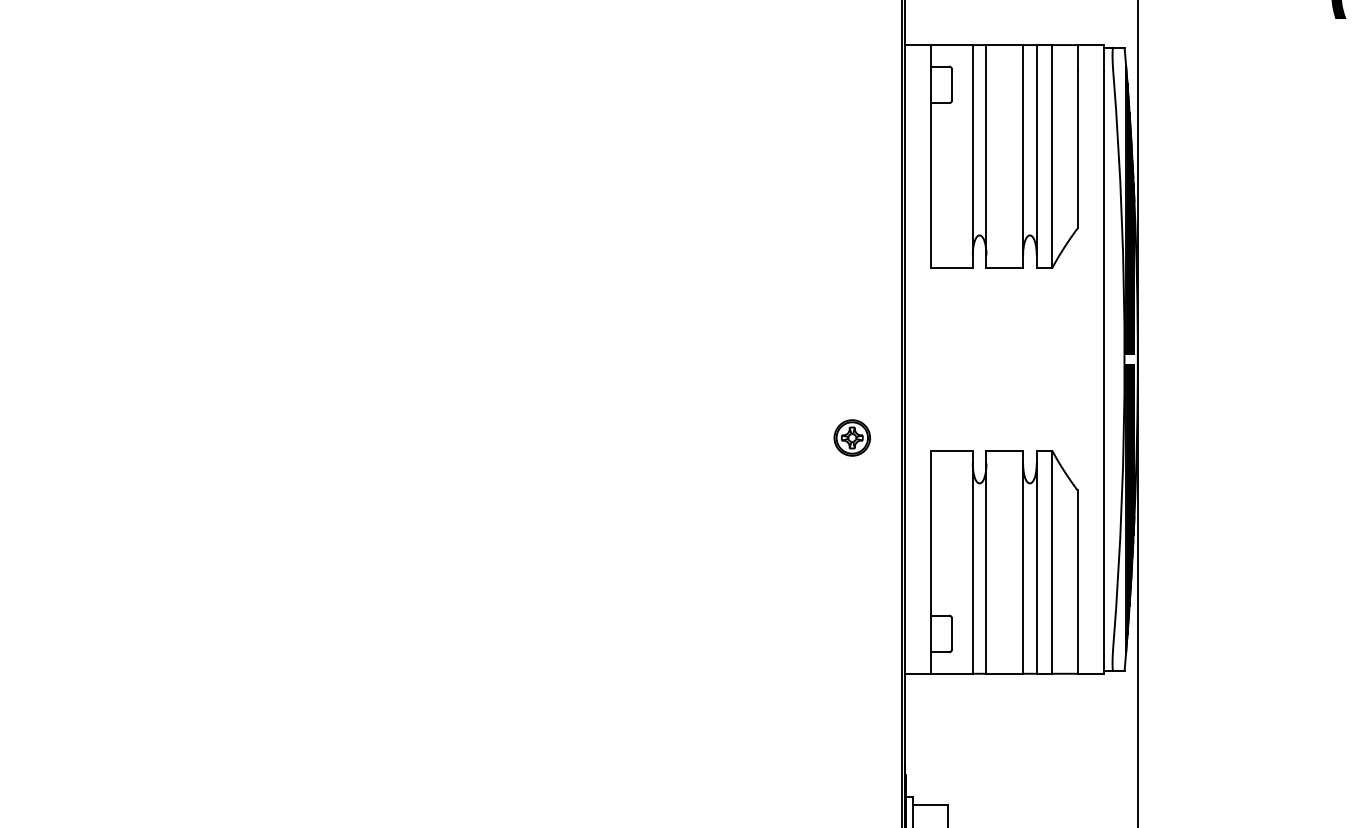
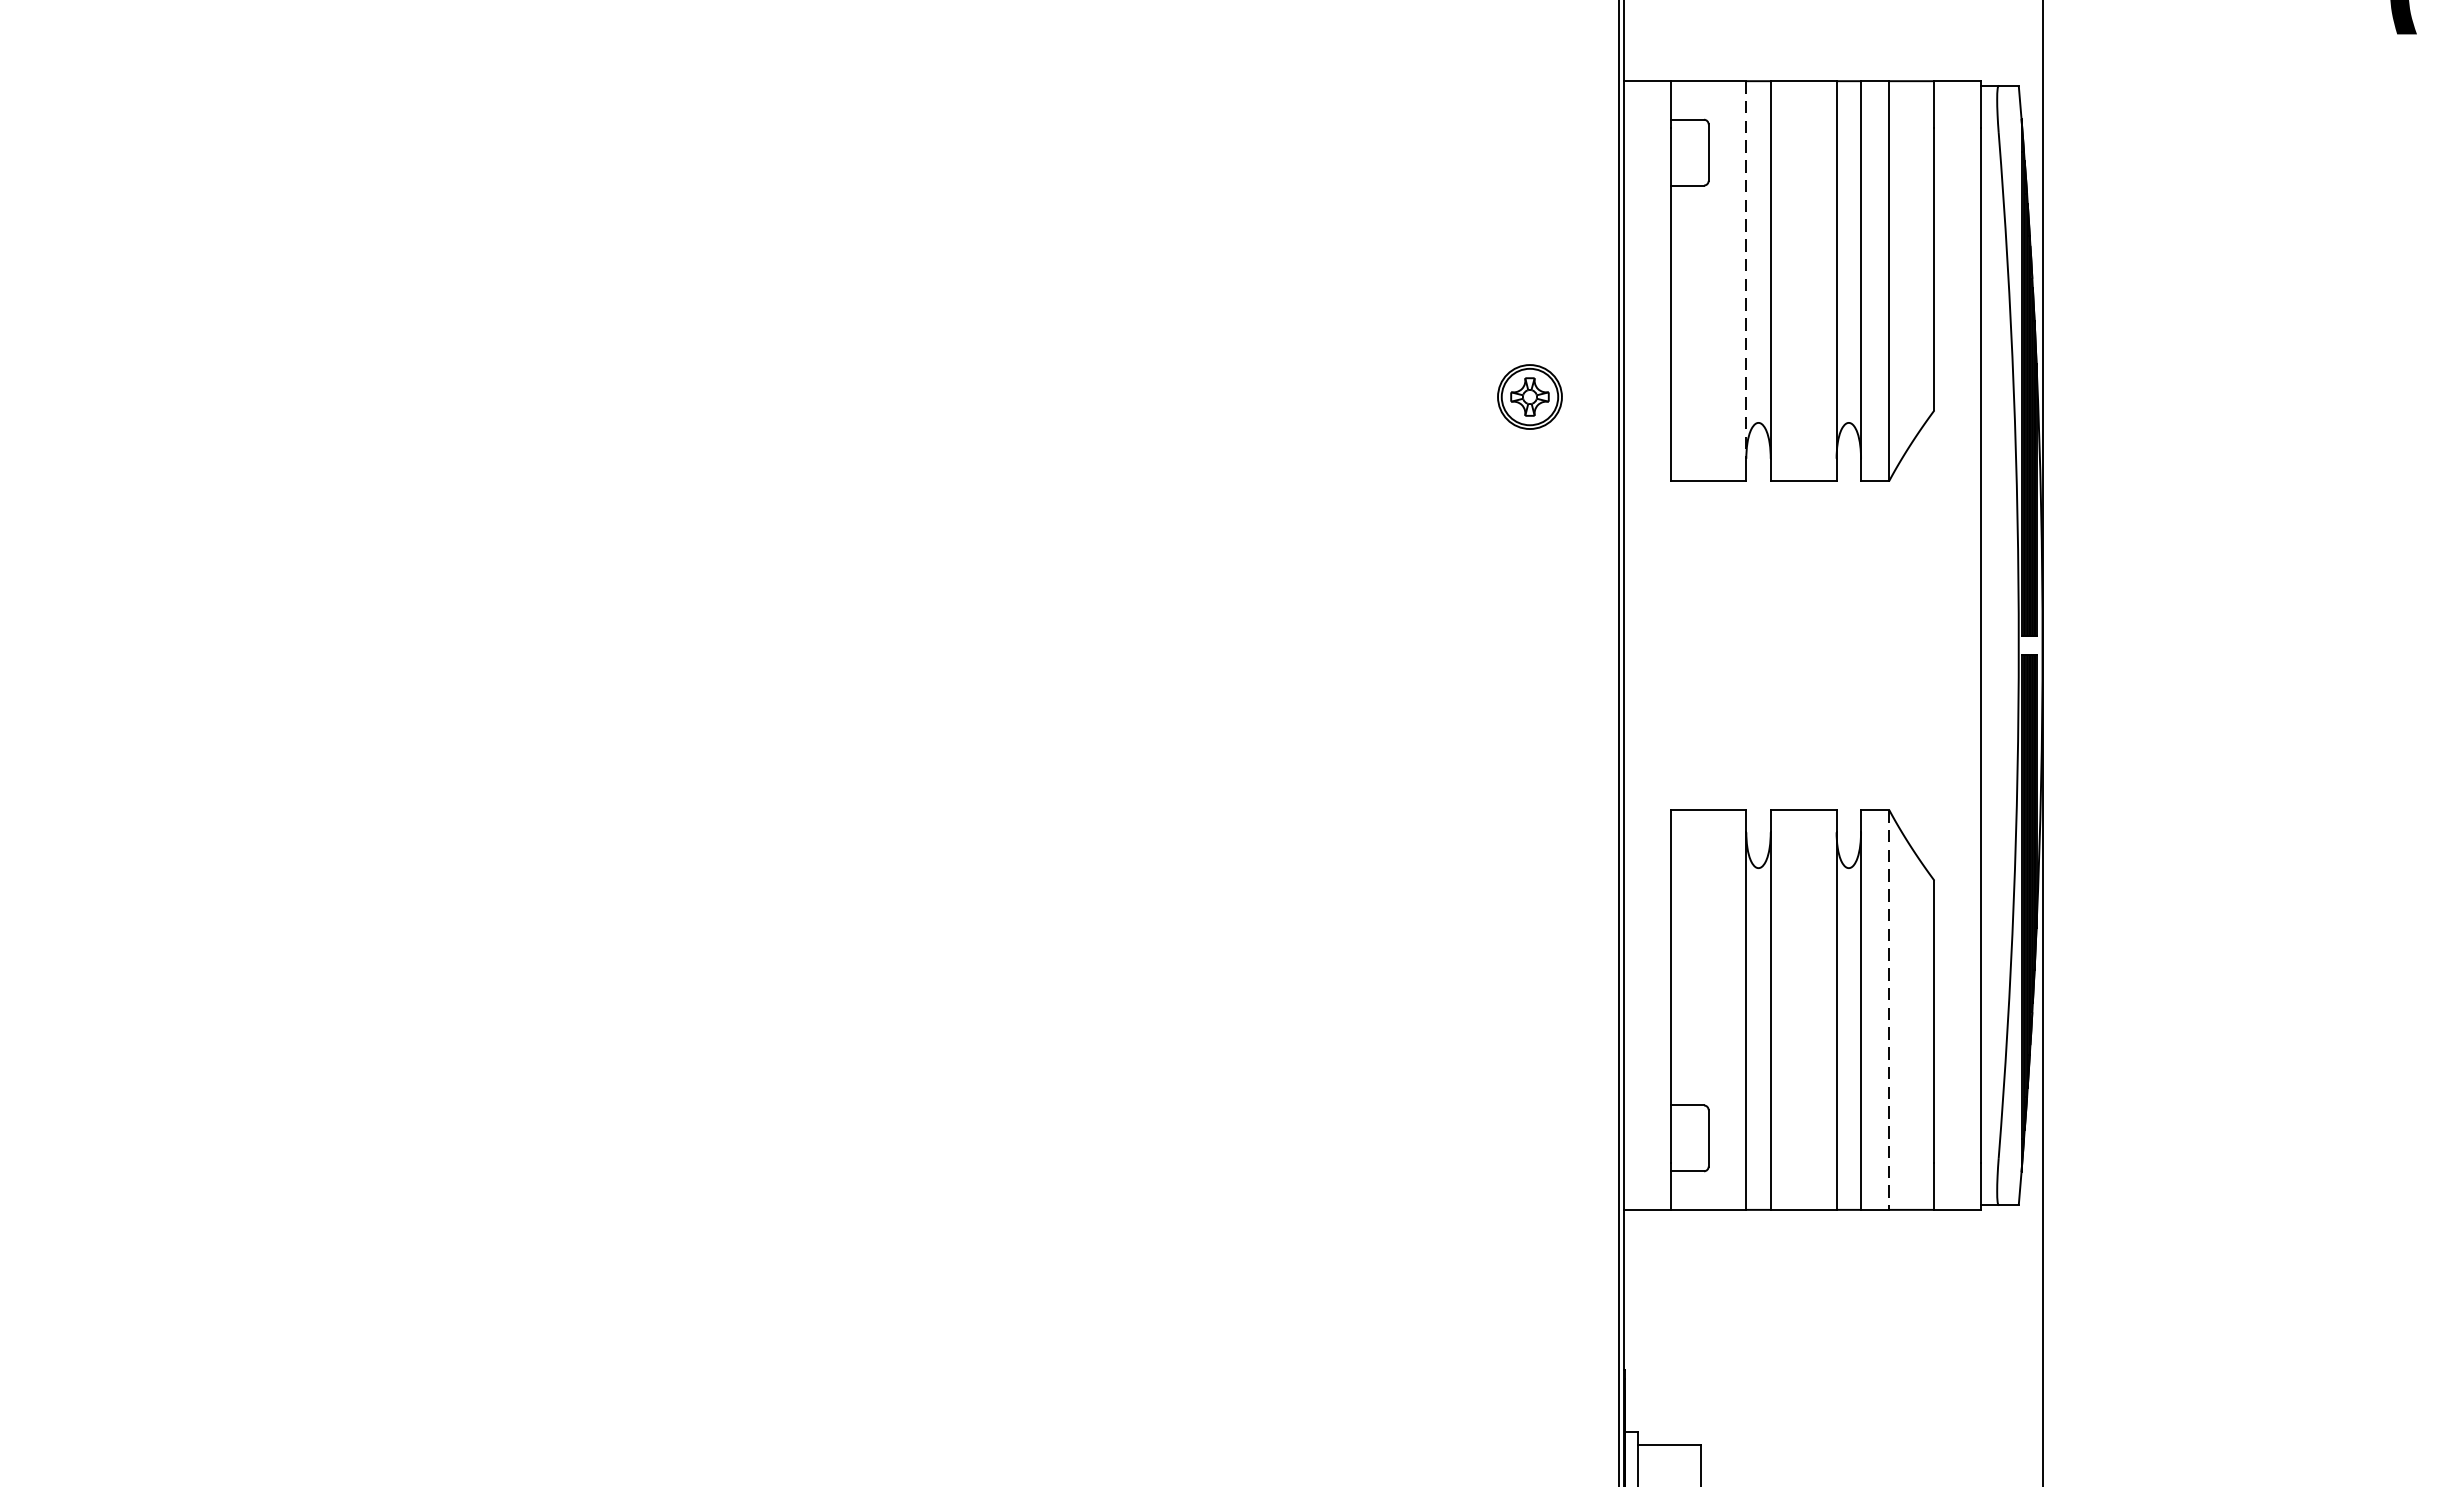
line: (972, 150) -> (1745, 270), solid -> dashed
part: (851, 437) -> (1528, 396), moved
line: (1052, 562) -> (1889, 1010), solid -> dashed

